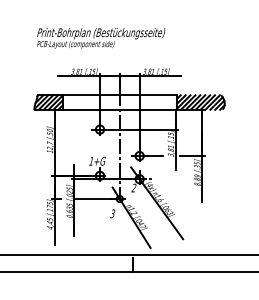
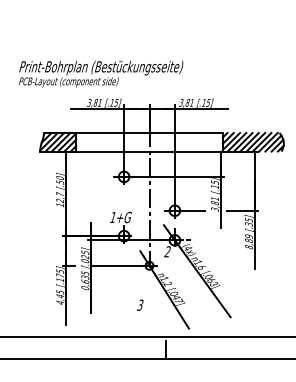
text: (101, 38) -> (101, 74), moved
text: (112, 213) -> (140, 304), moved

